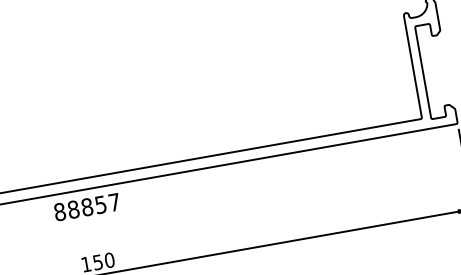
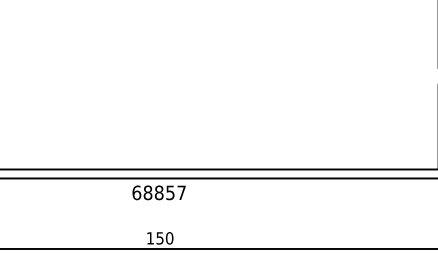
text: (59, 211) -> (136, 192), 88857 -> 68857

